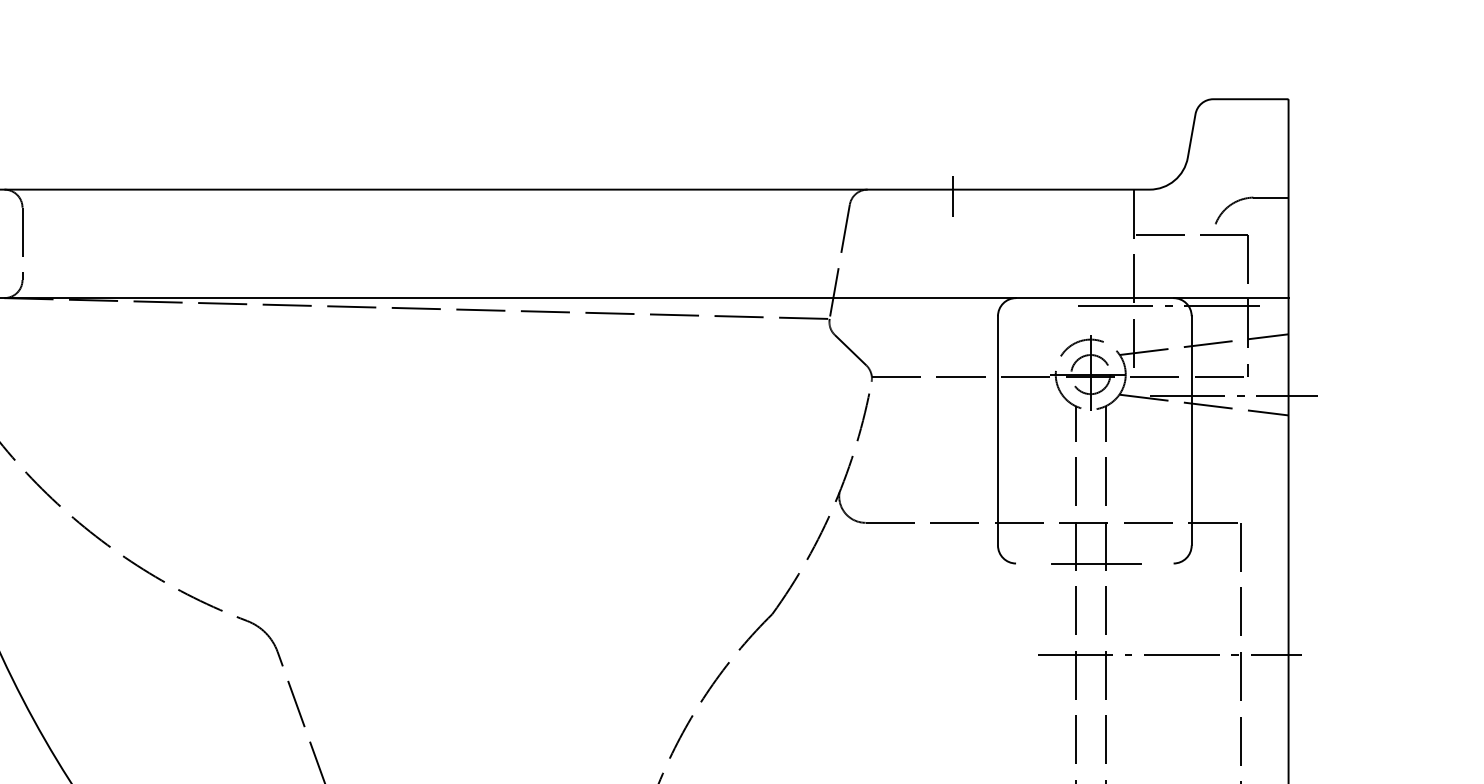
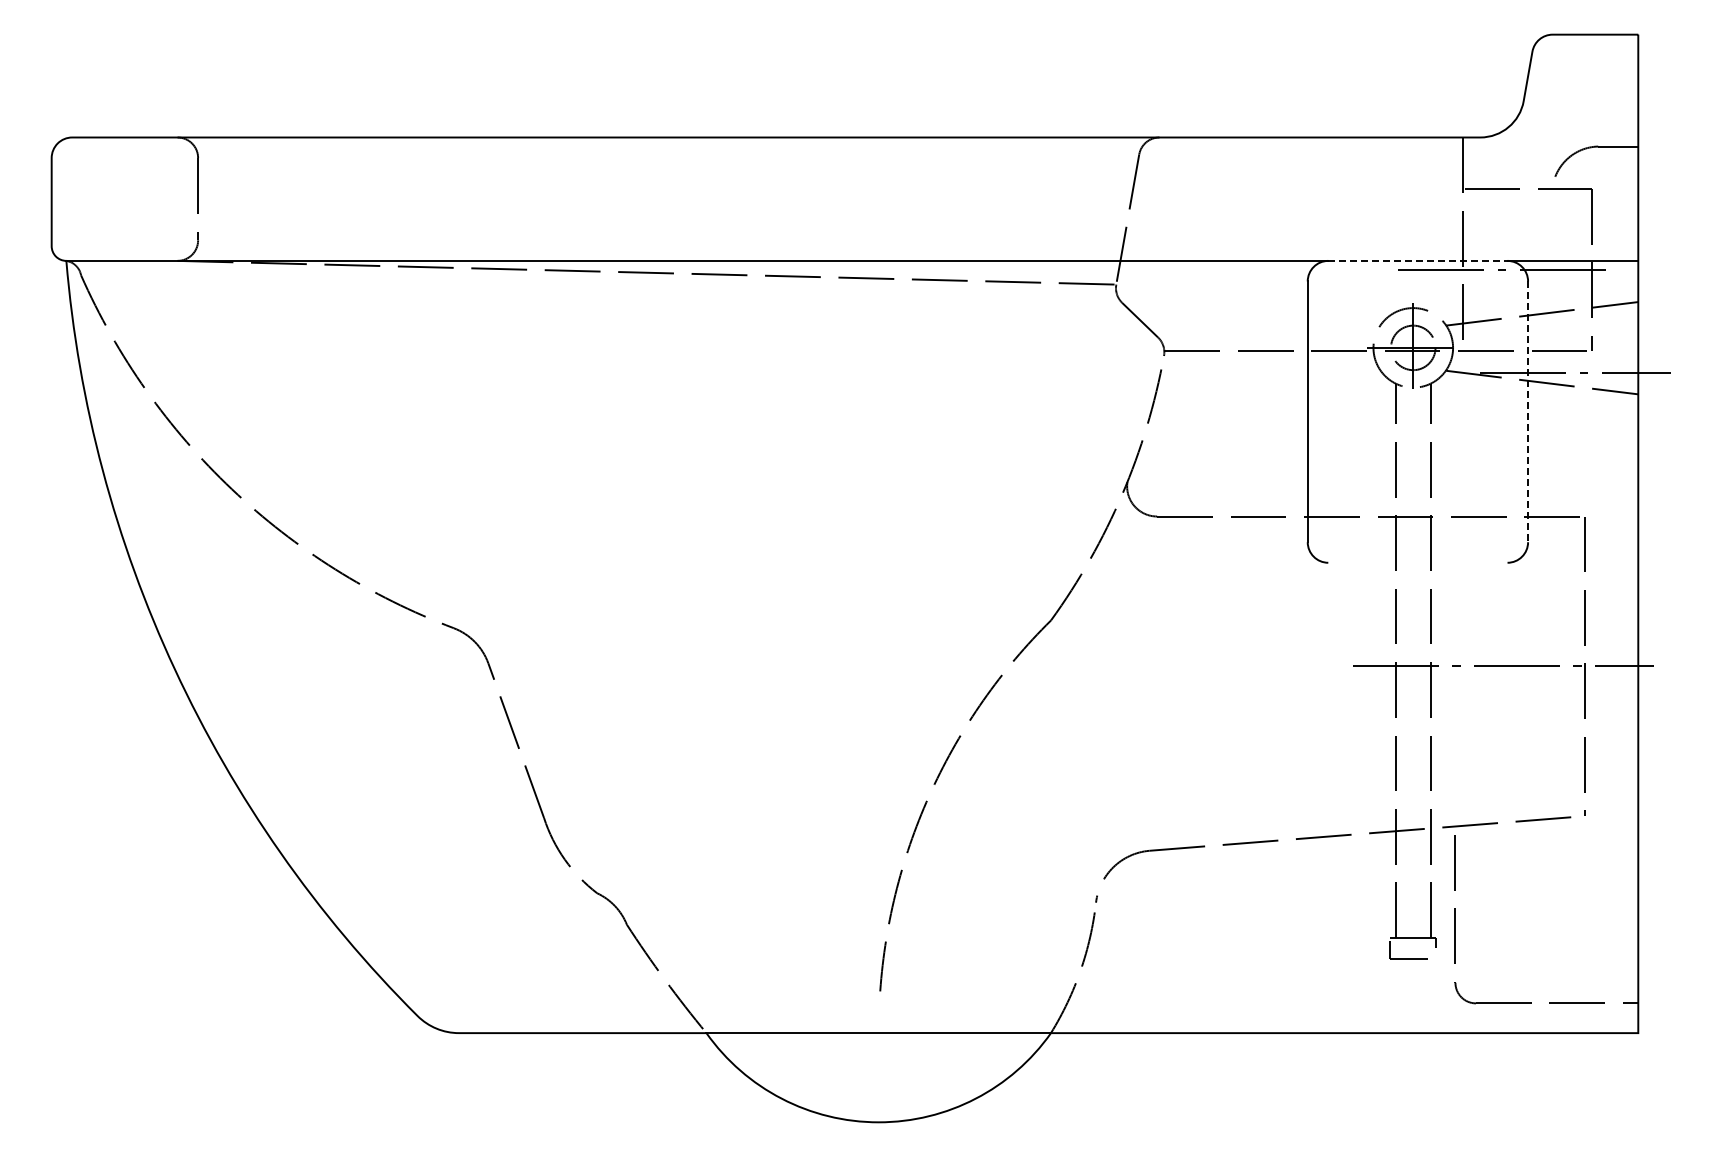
line: (952, 196) -> (1256, 145), removed
line: (1094, 297) -> (1417, 260), solid -> dashed
line: (1192, 431) -> (1528, 412), solid -> dashed
line: (1096, 563) -> (1419, 562), removed

